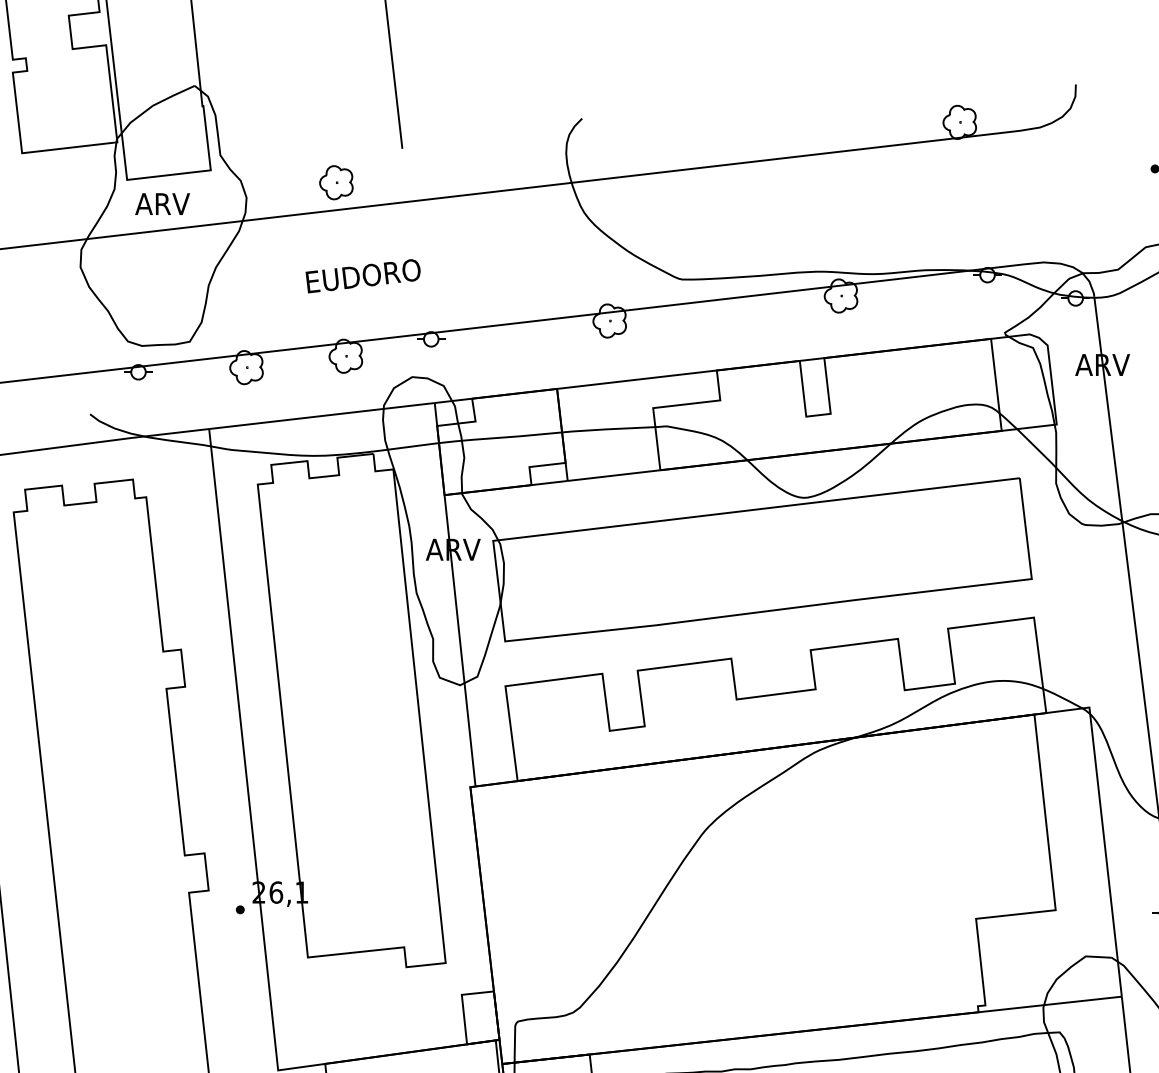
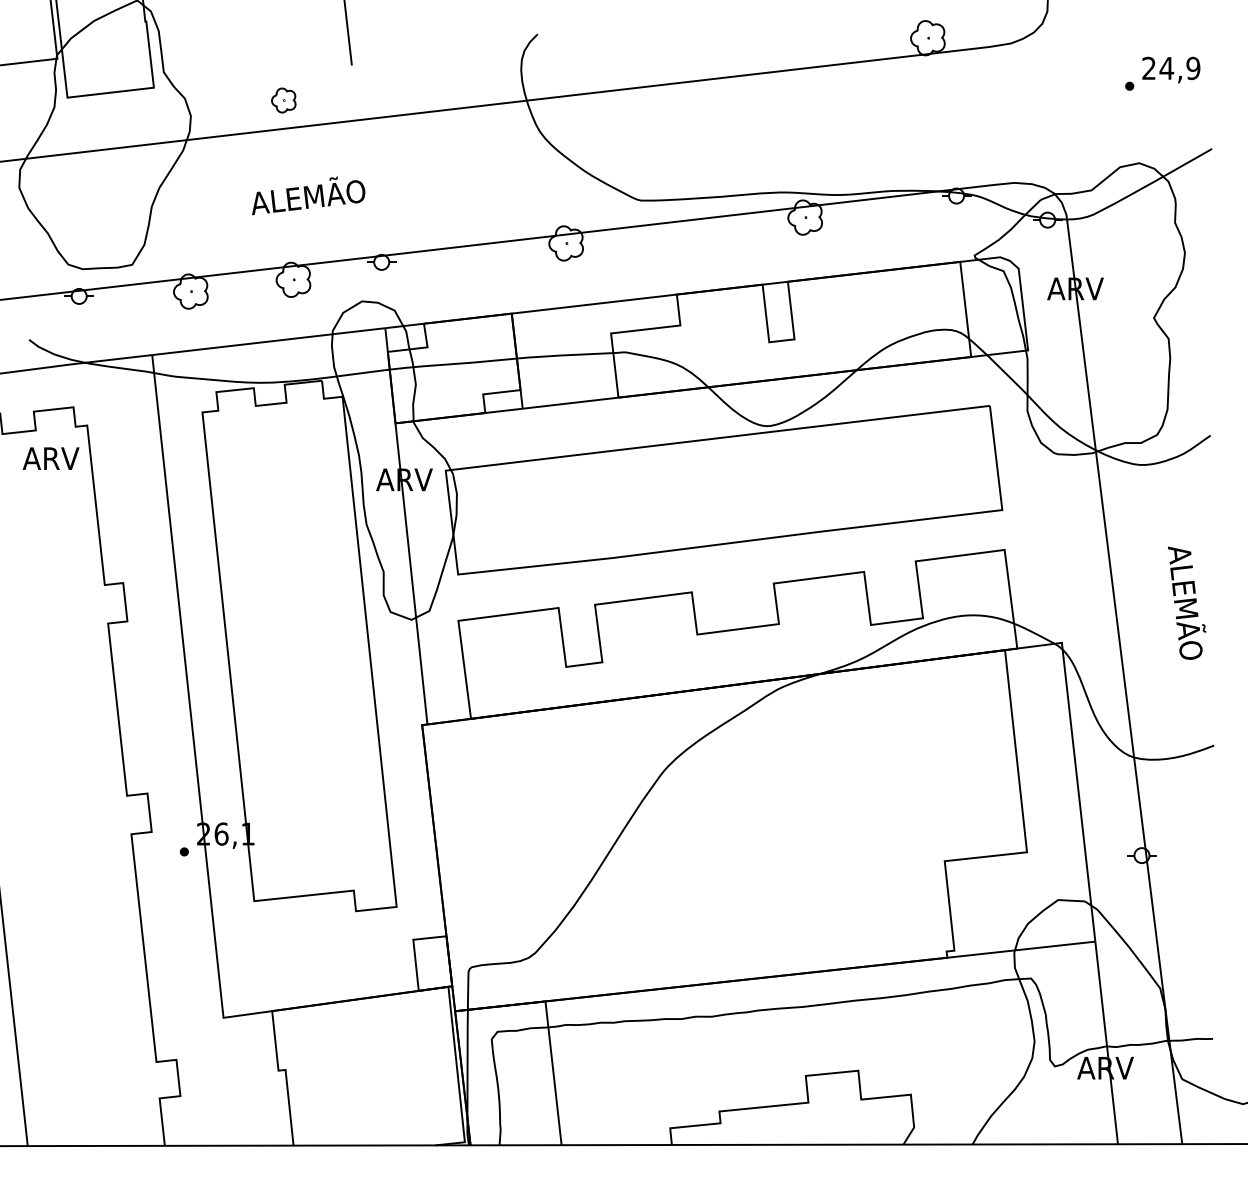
part: (336, 182) -> (283, 100), size x0.7
text: (162, 203) -> (50, 458), moved
text: (363, 274) -> (311, 195), EUDORO -> ALEMÃO

